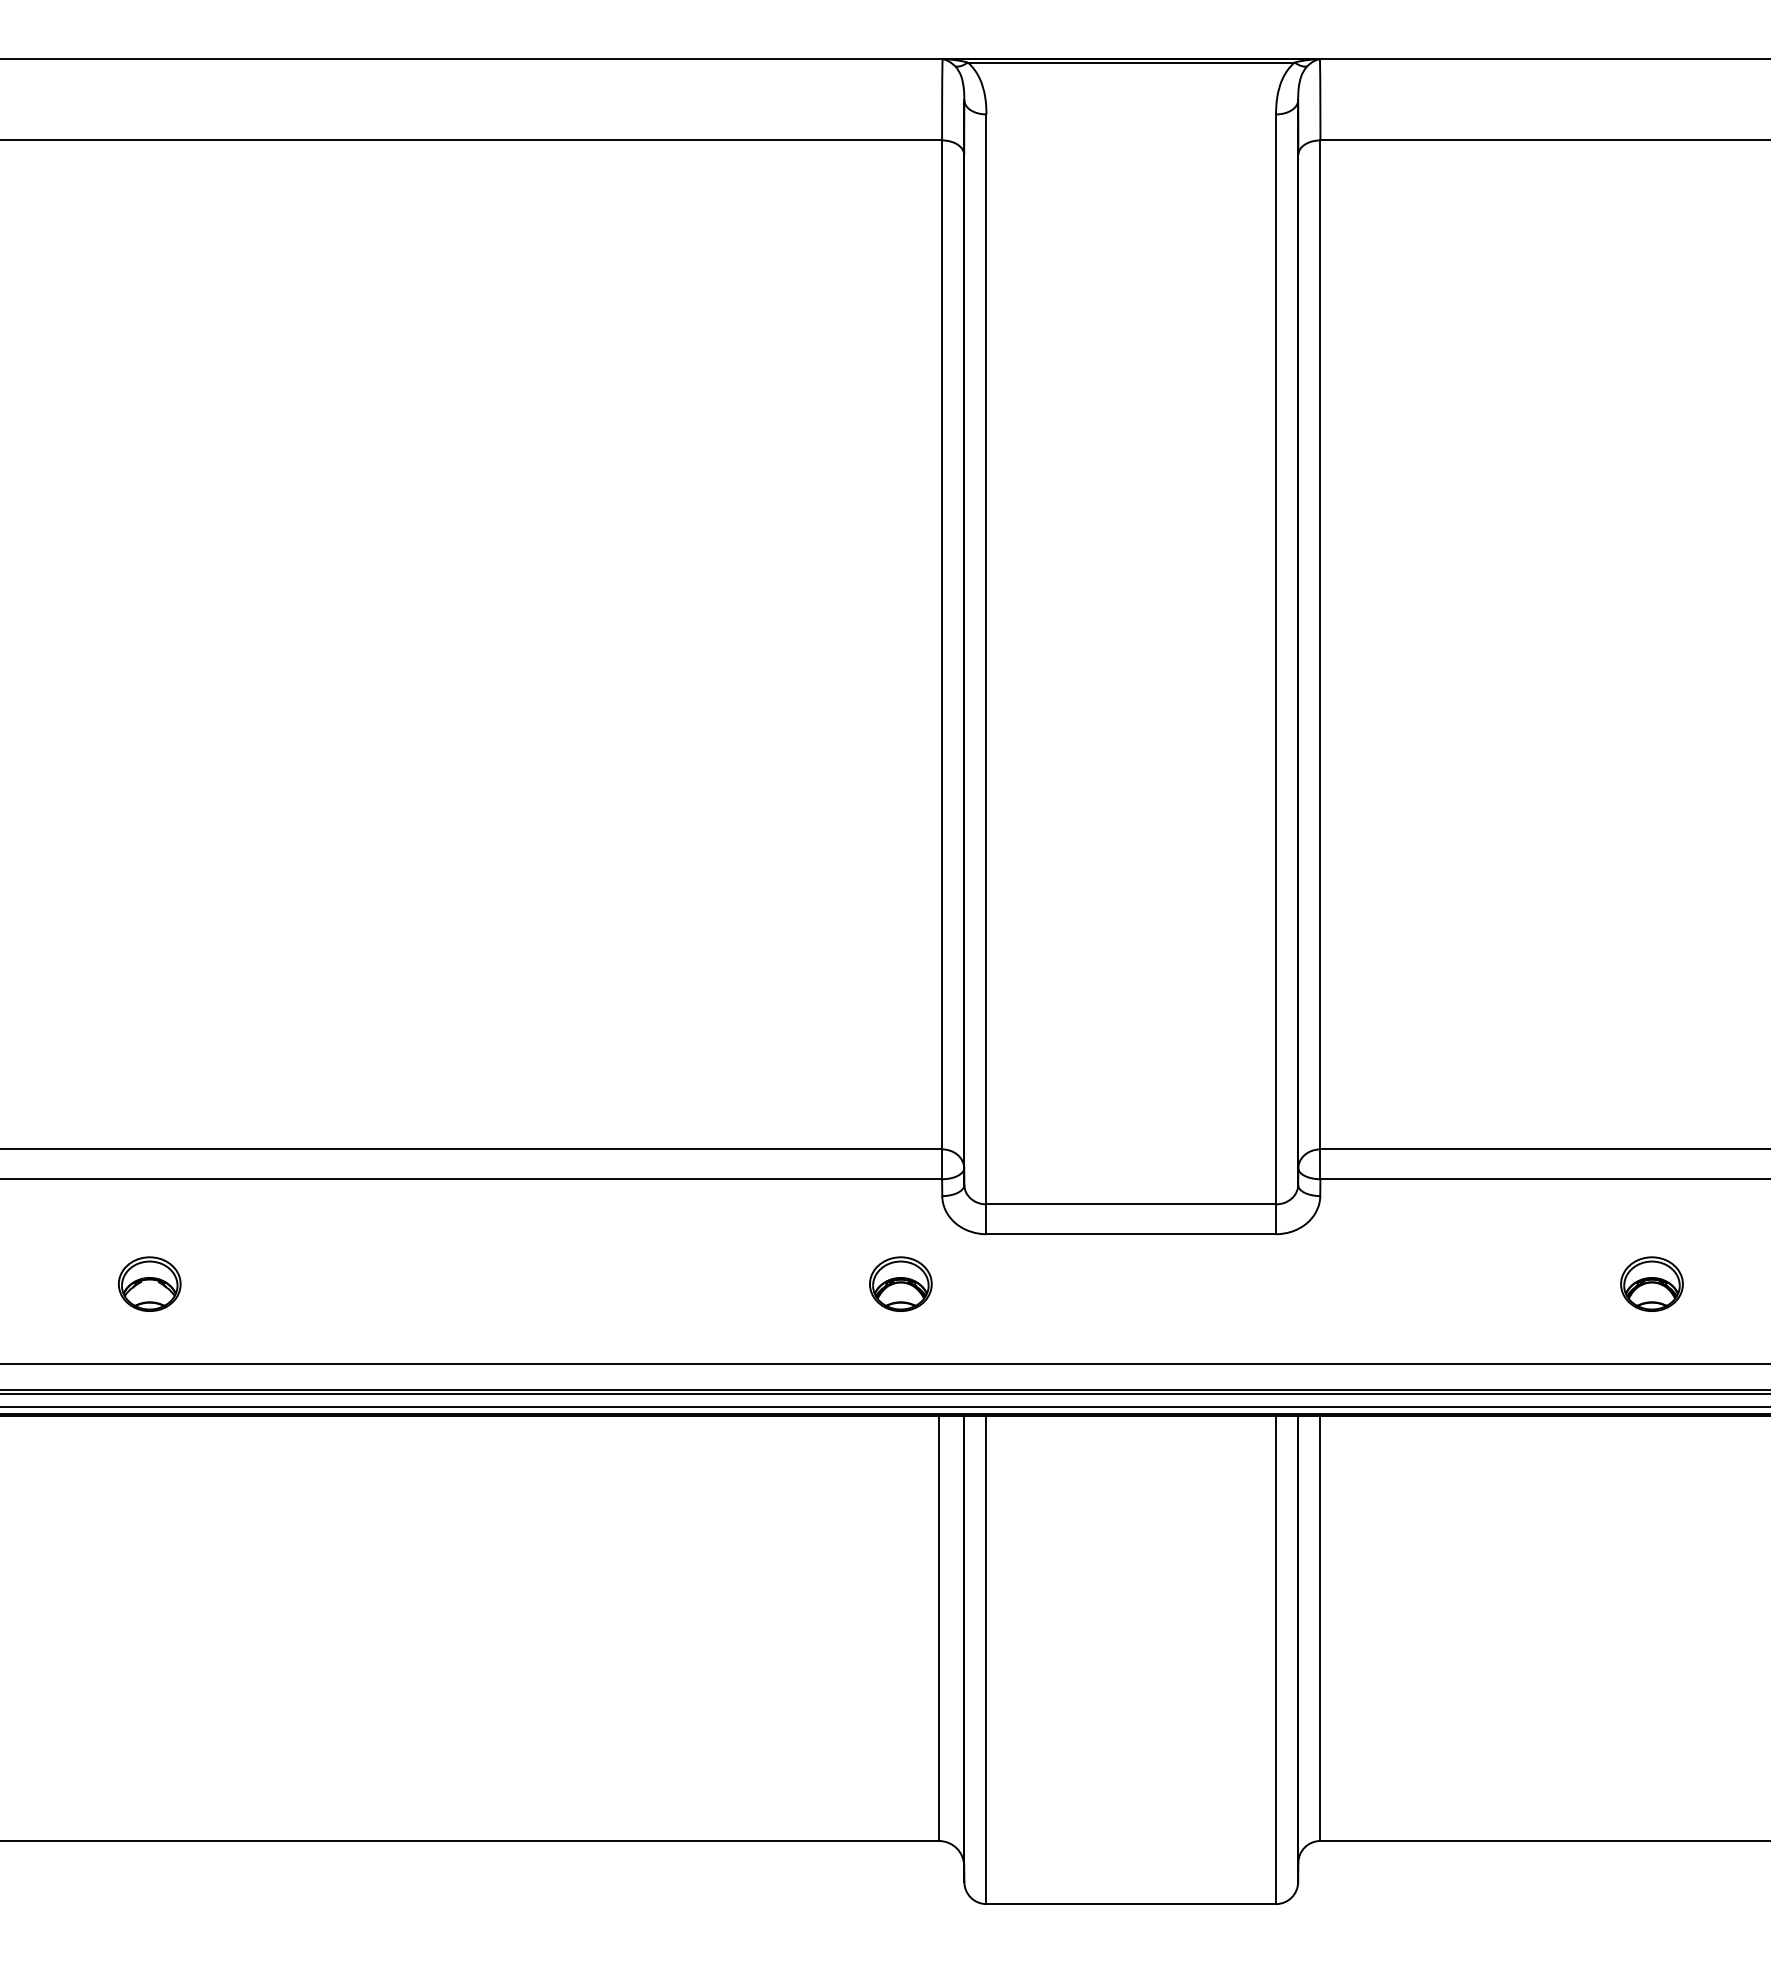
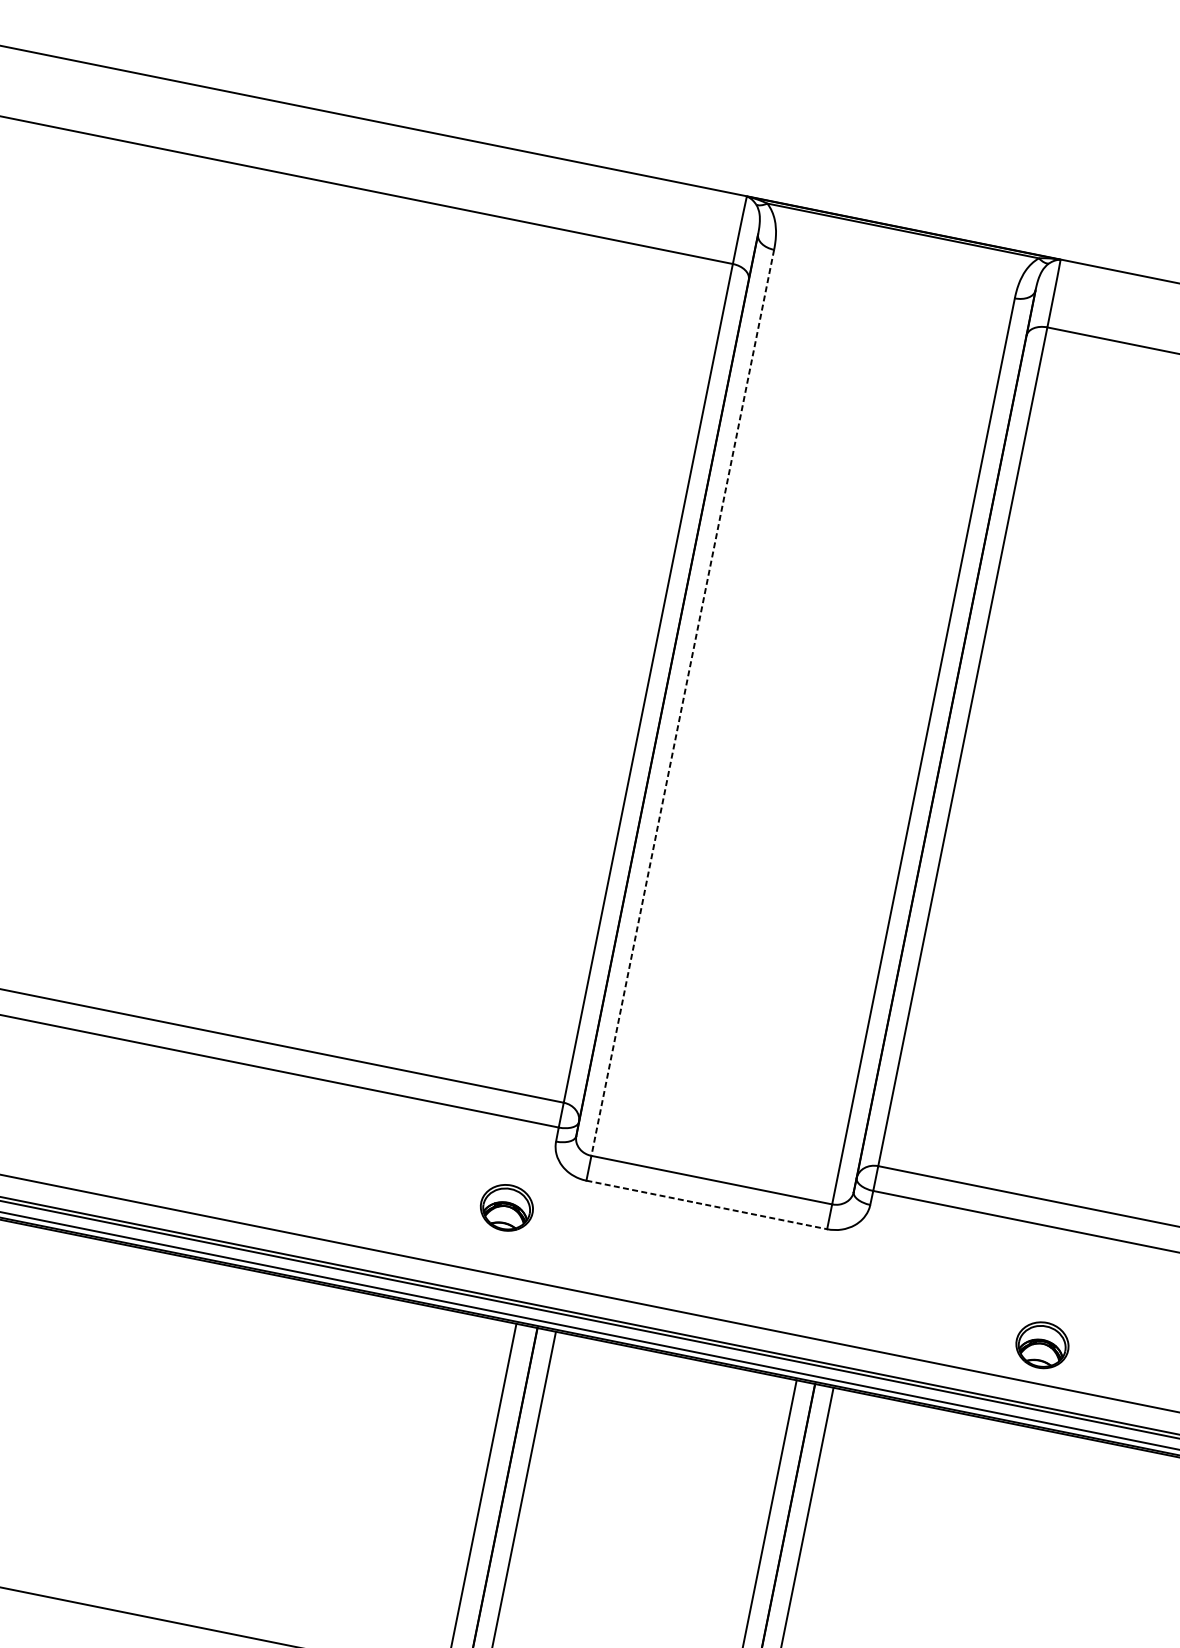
line: (986, 659) -> (682, 702), solid -> dashed
line: (1131, 1234) -> (706, 1205), solid -> dashed
part: (1651, 1283) -> (1042, 1344), moved

